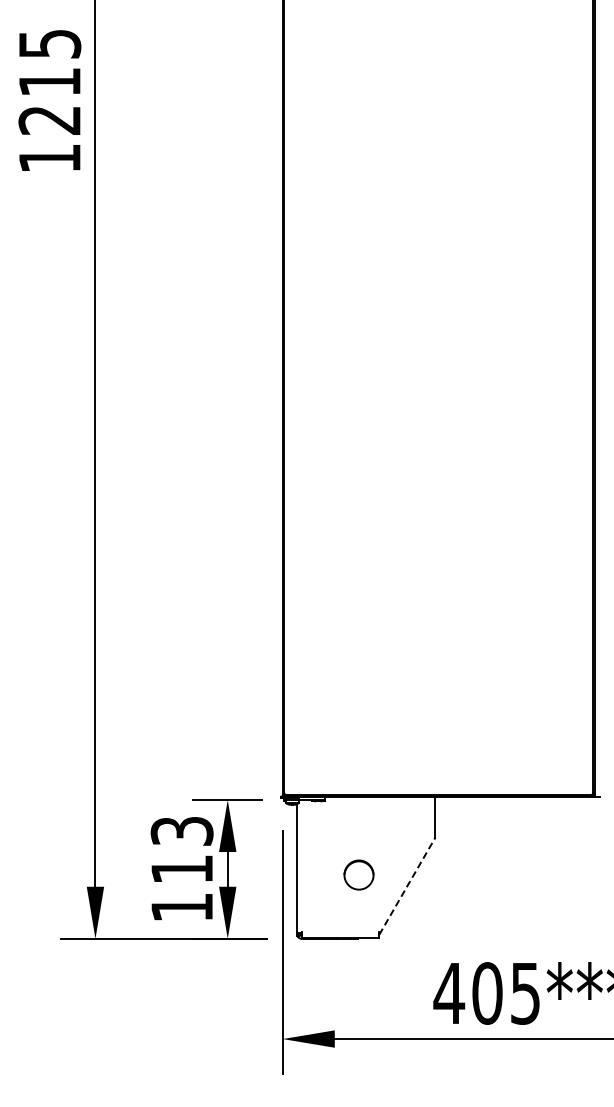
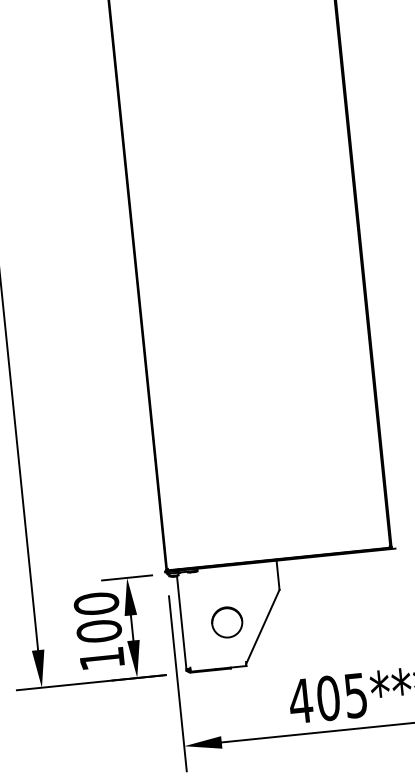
text: (181, 850) -> (97, 617), 113 -> 100
circle: (358, 874) -> (226, 622), size x1.43
line: (407, 885) -> (262, 626), dashed -> solid

